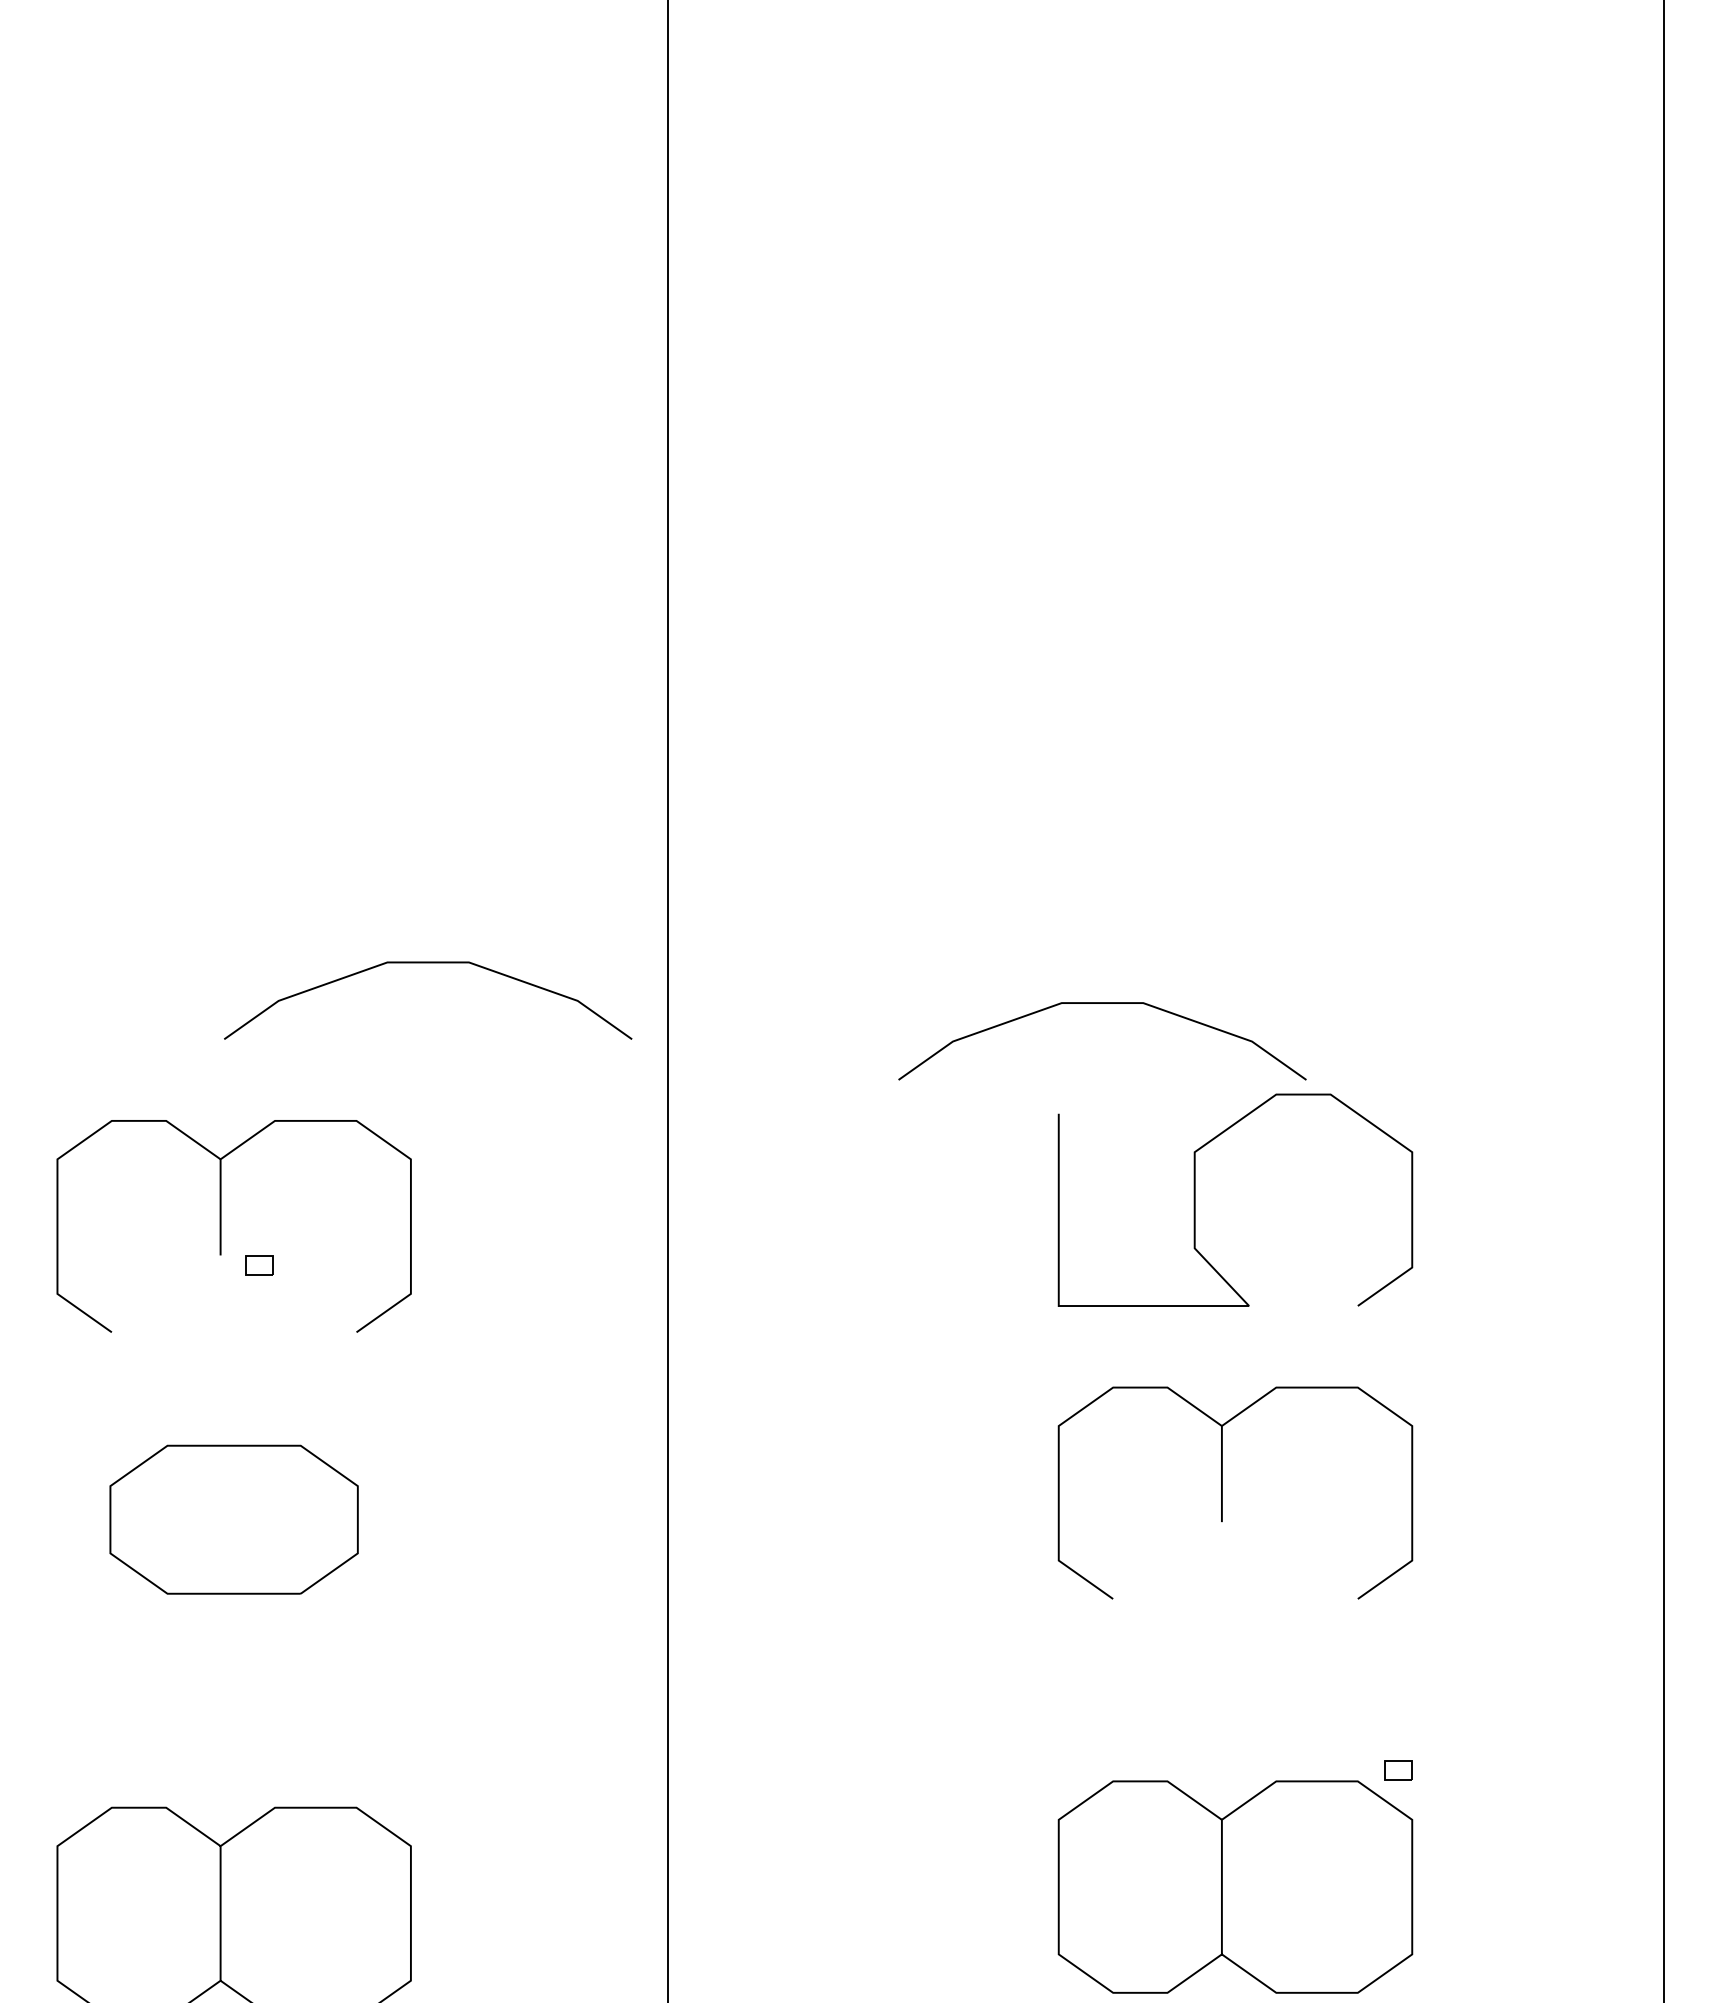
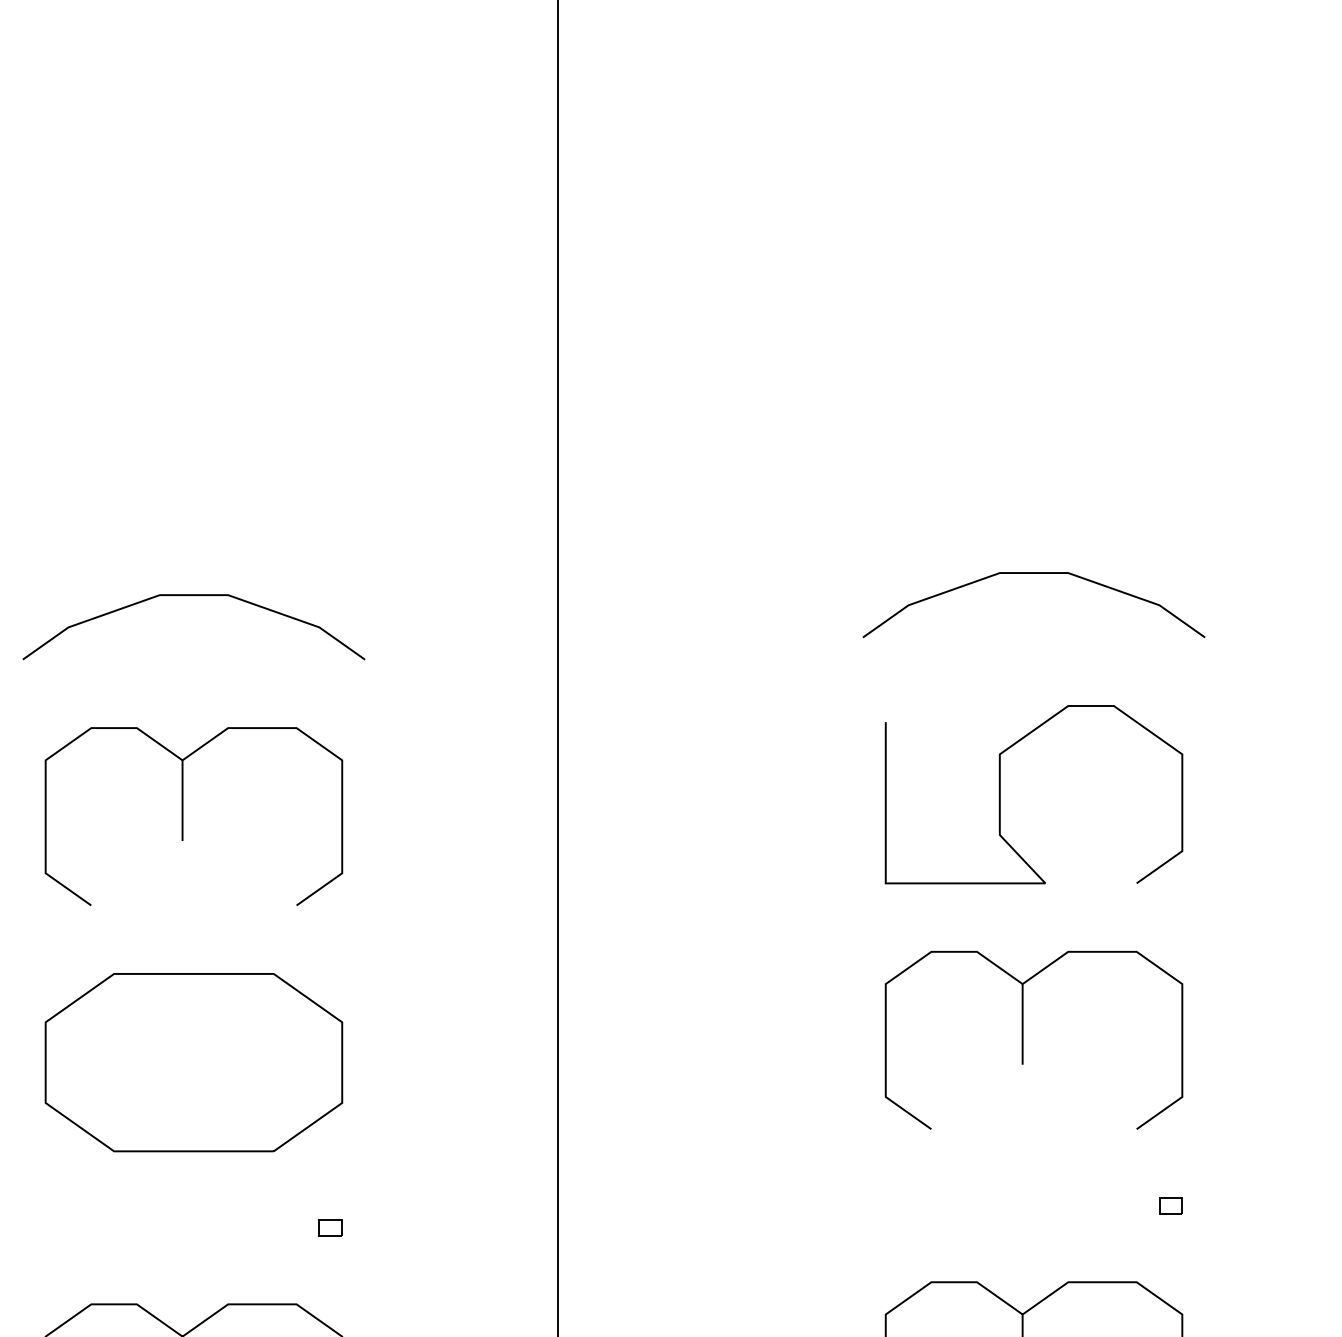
curve: (428, 963) -> (194, 596), moved
curve: (1102, 1003) -> (1034, 573), moved
part: (259, 1265) -> (330, 1227), moved
part: (233, 1519) -> (193, 1062), size x1.43
part: (1398, 1770) -> (1170, 1205), moved

